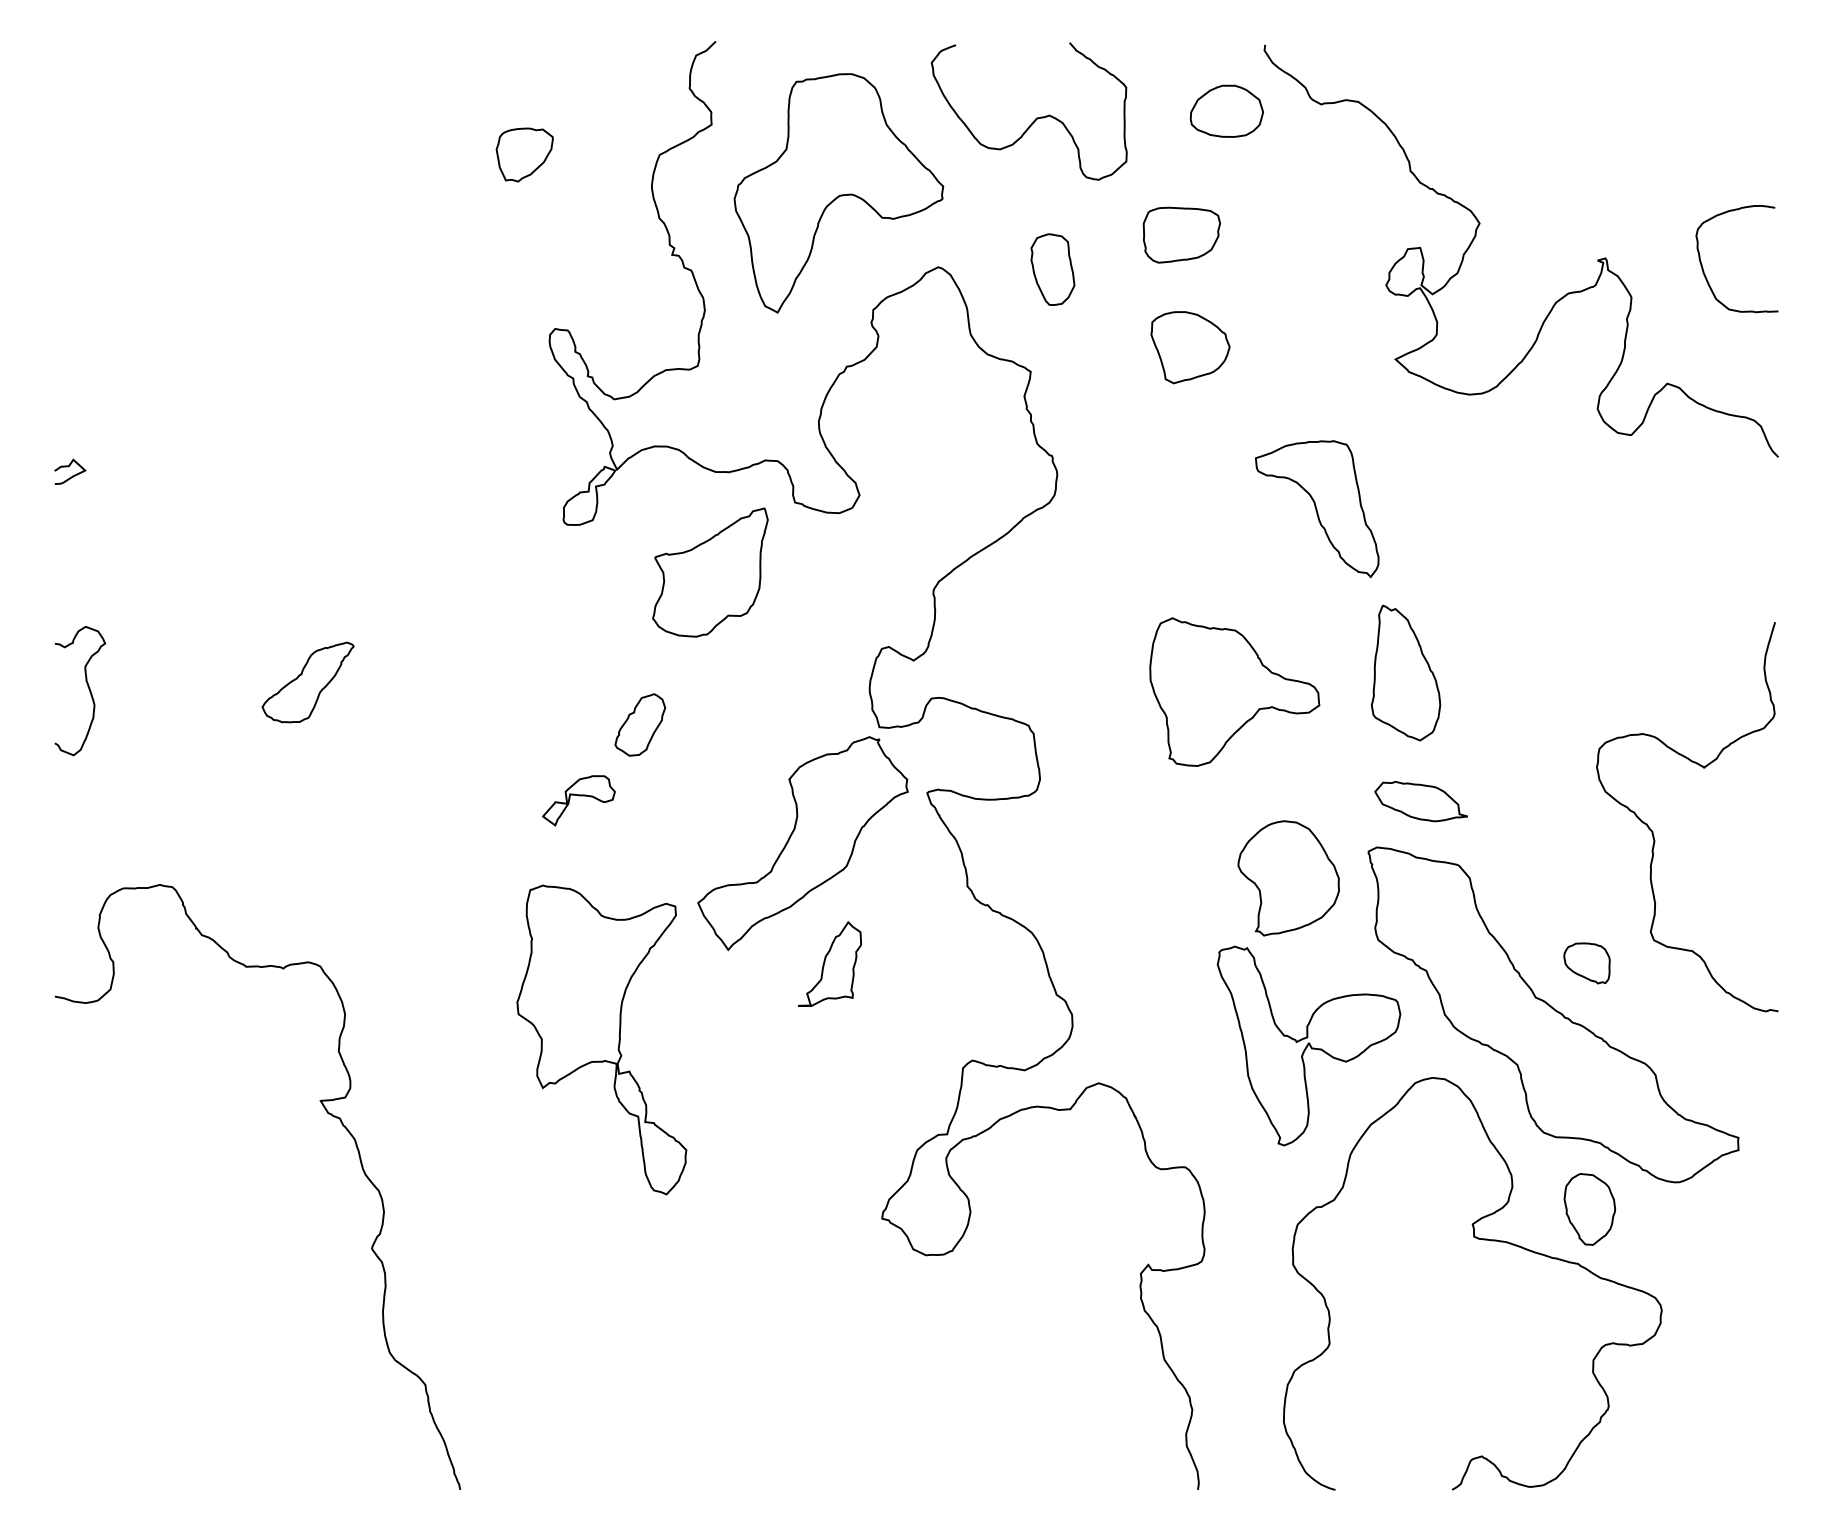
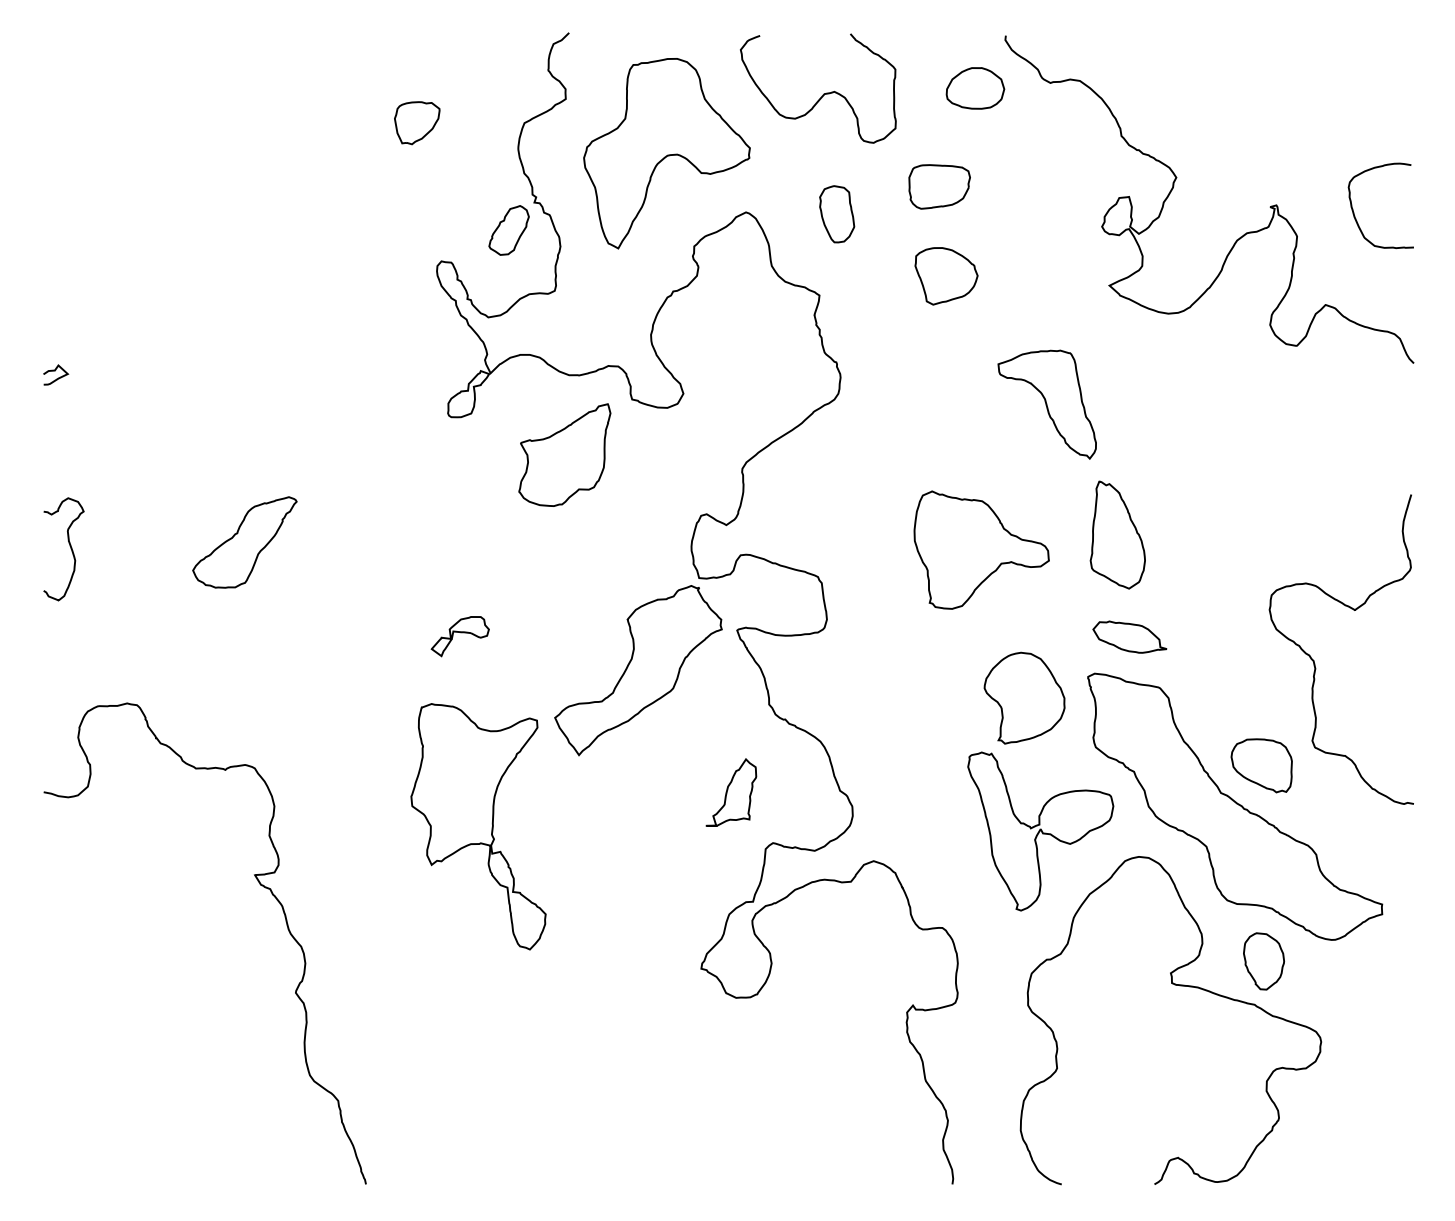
part: (308, 682) -> (245, 542), size x1.43
part: (640, 724) -> (509, 230), moved
part: (829, 963) -> (731, 792), moved
part: (1586, 963) -> (1261, 765), size x1.67

